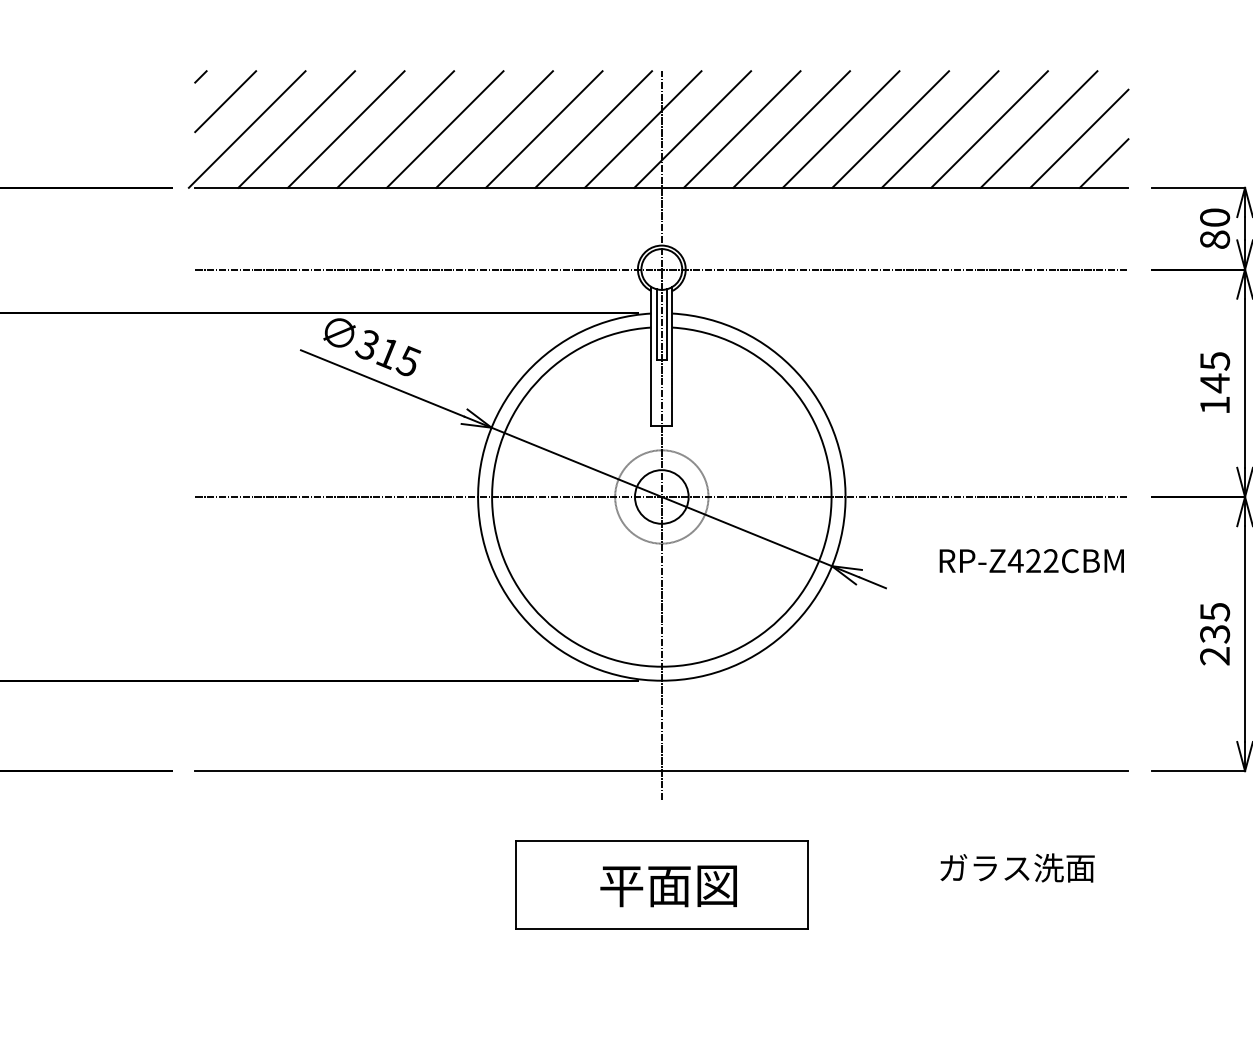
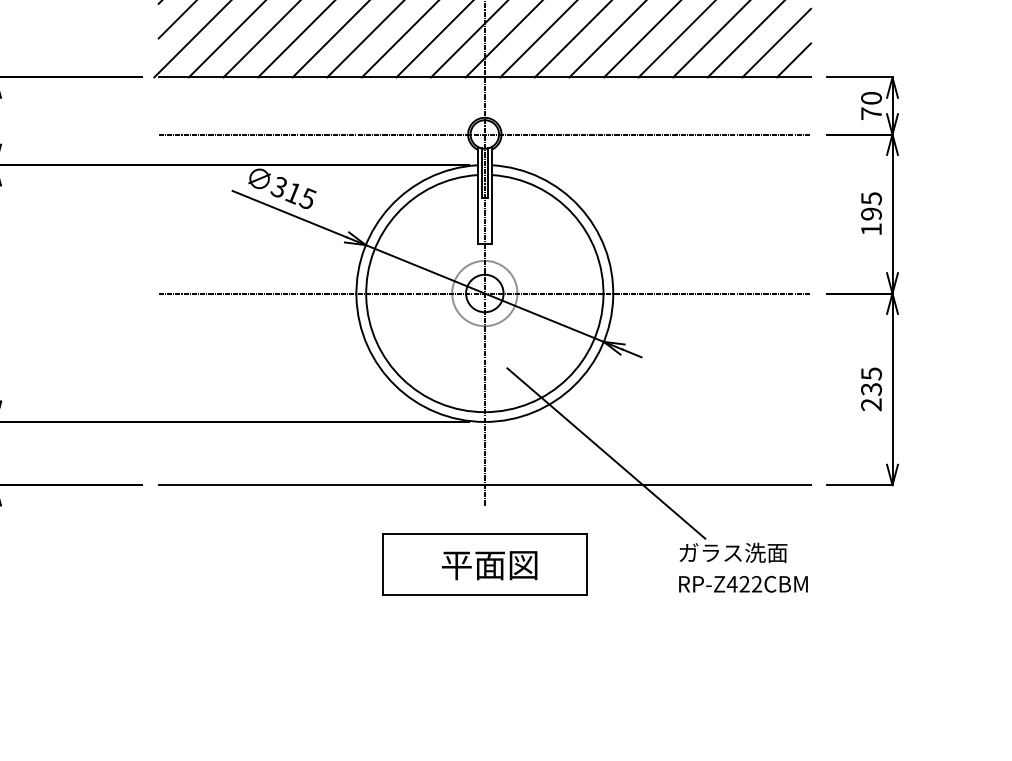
text: (1215, 239) -> (871, 113), 80 -> 70
text: (1215, 383) -> (871, 214), 145 -> 195
text: (1031, 561) -> (743, 584), moved
line: (835, 725) -> (606, 453), added

